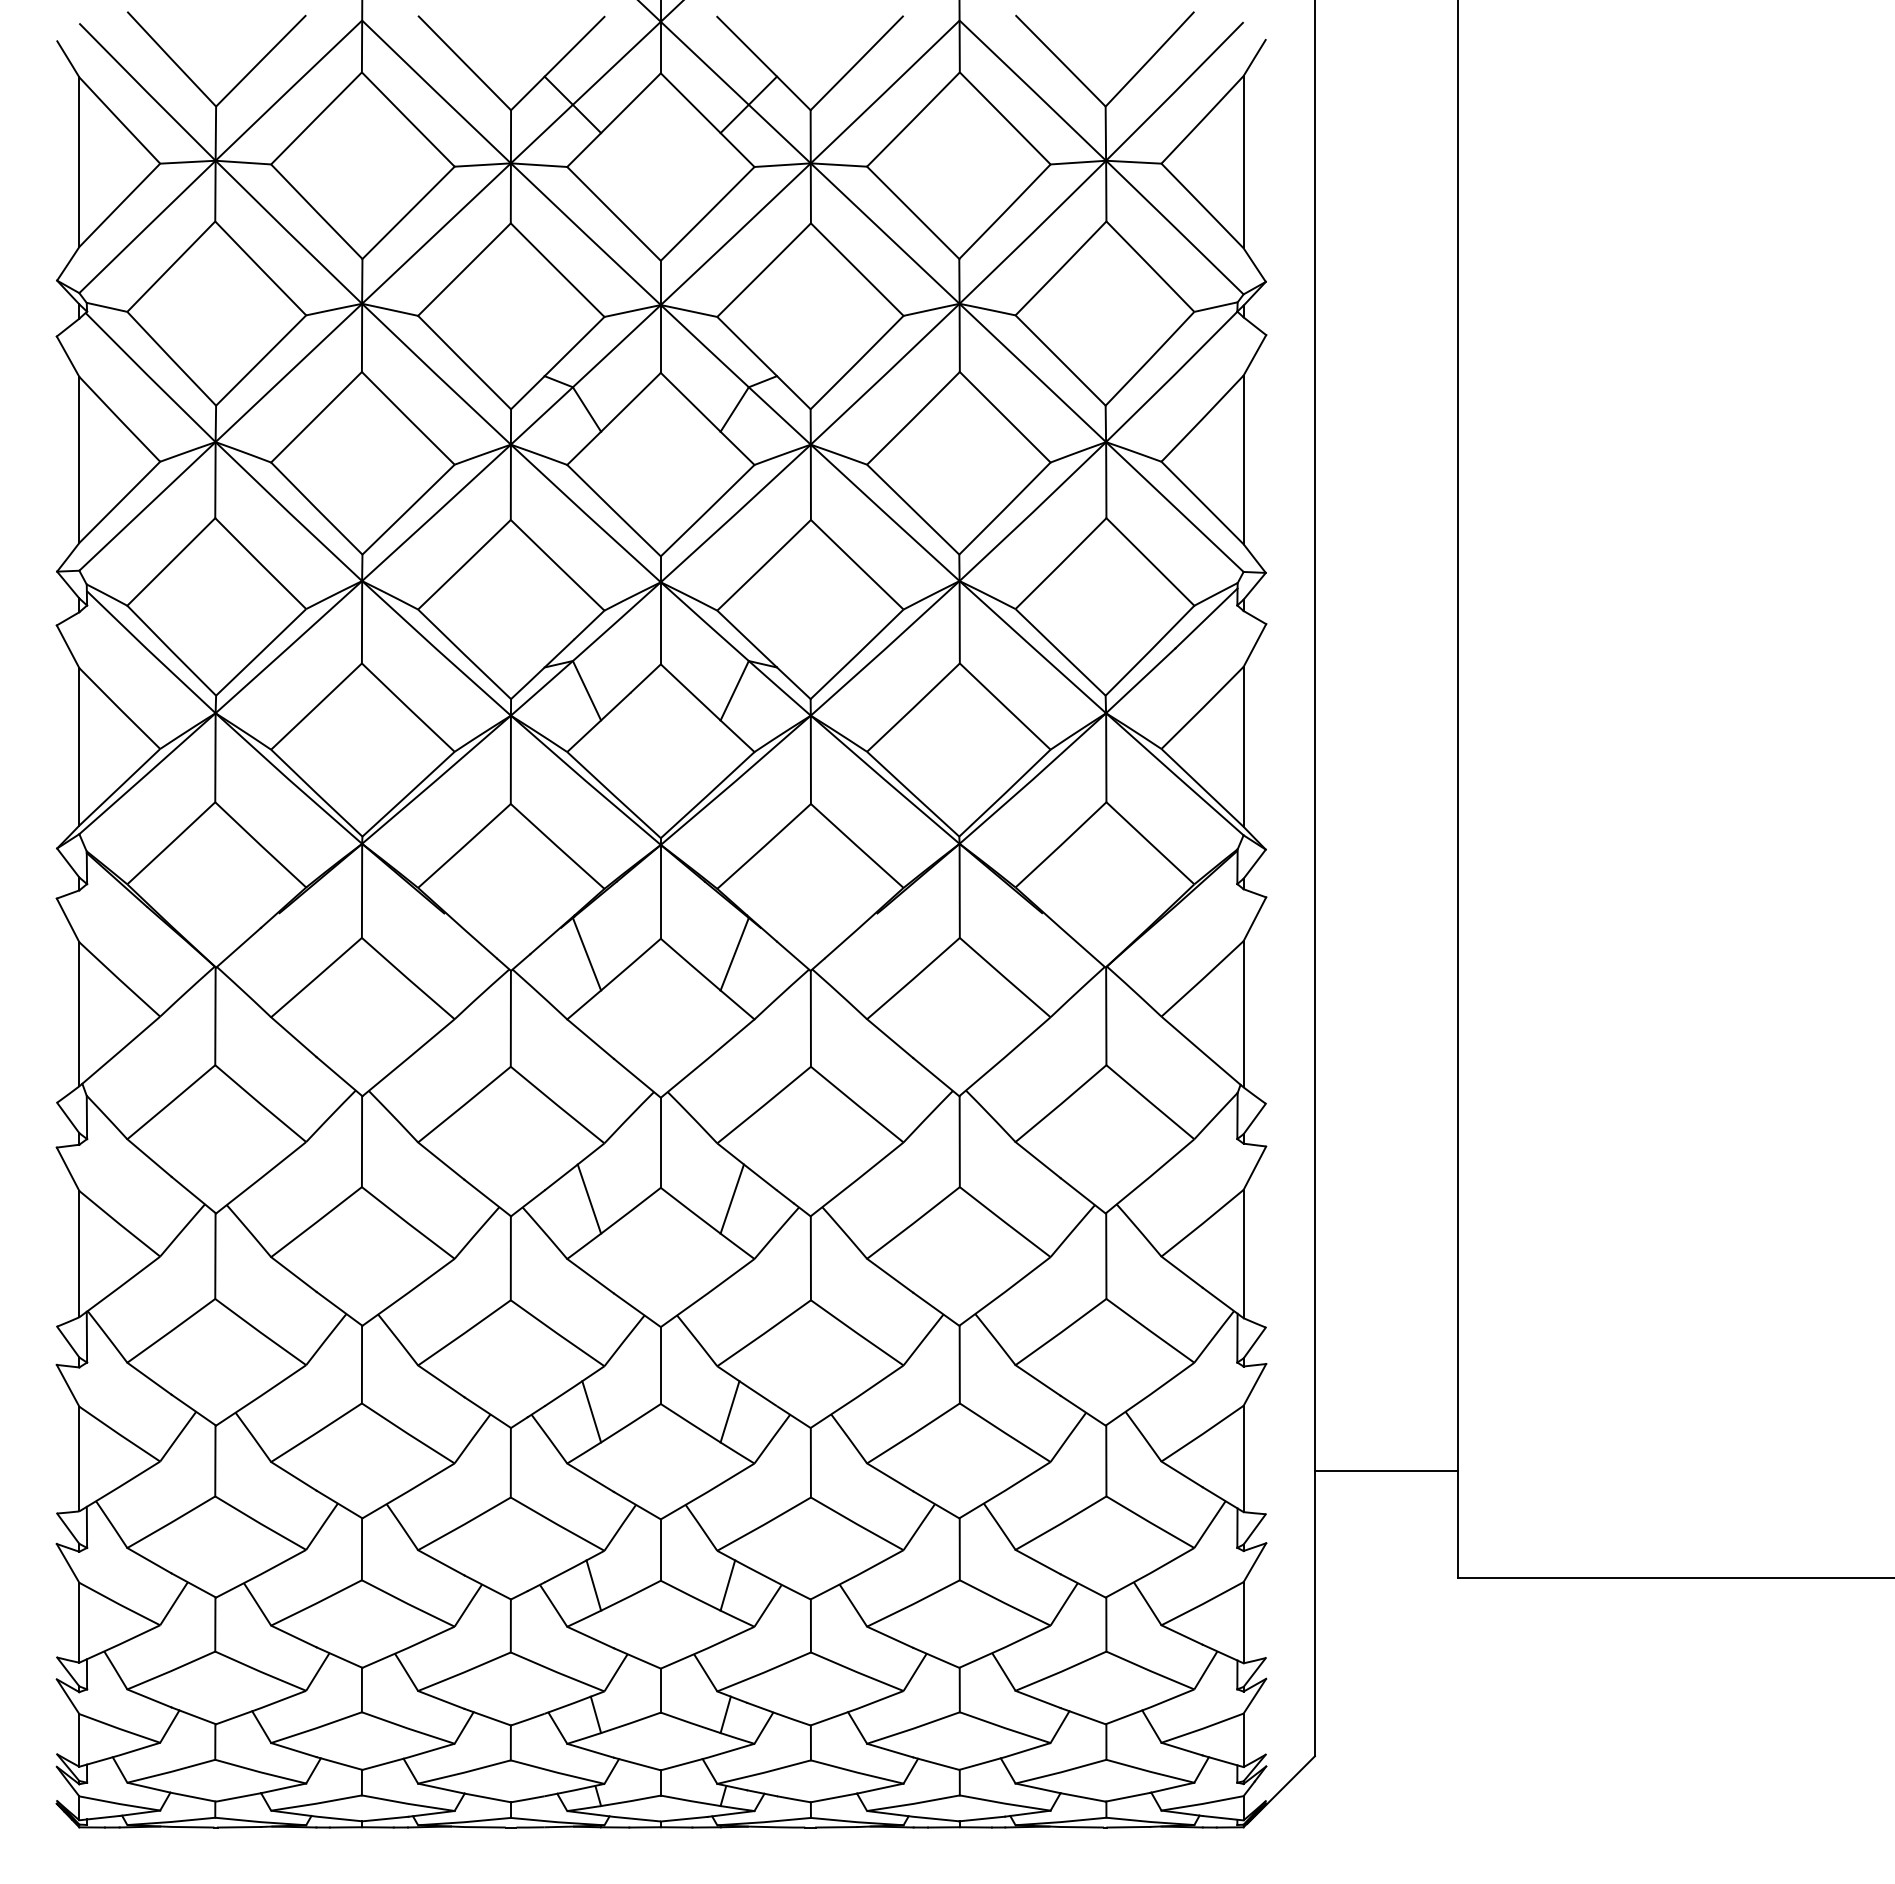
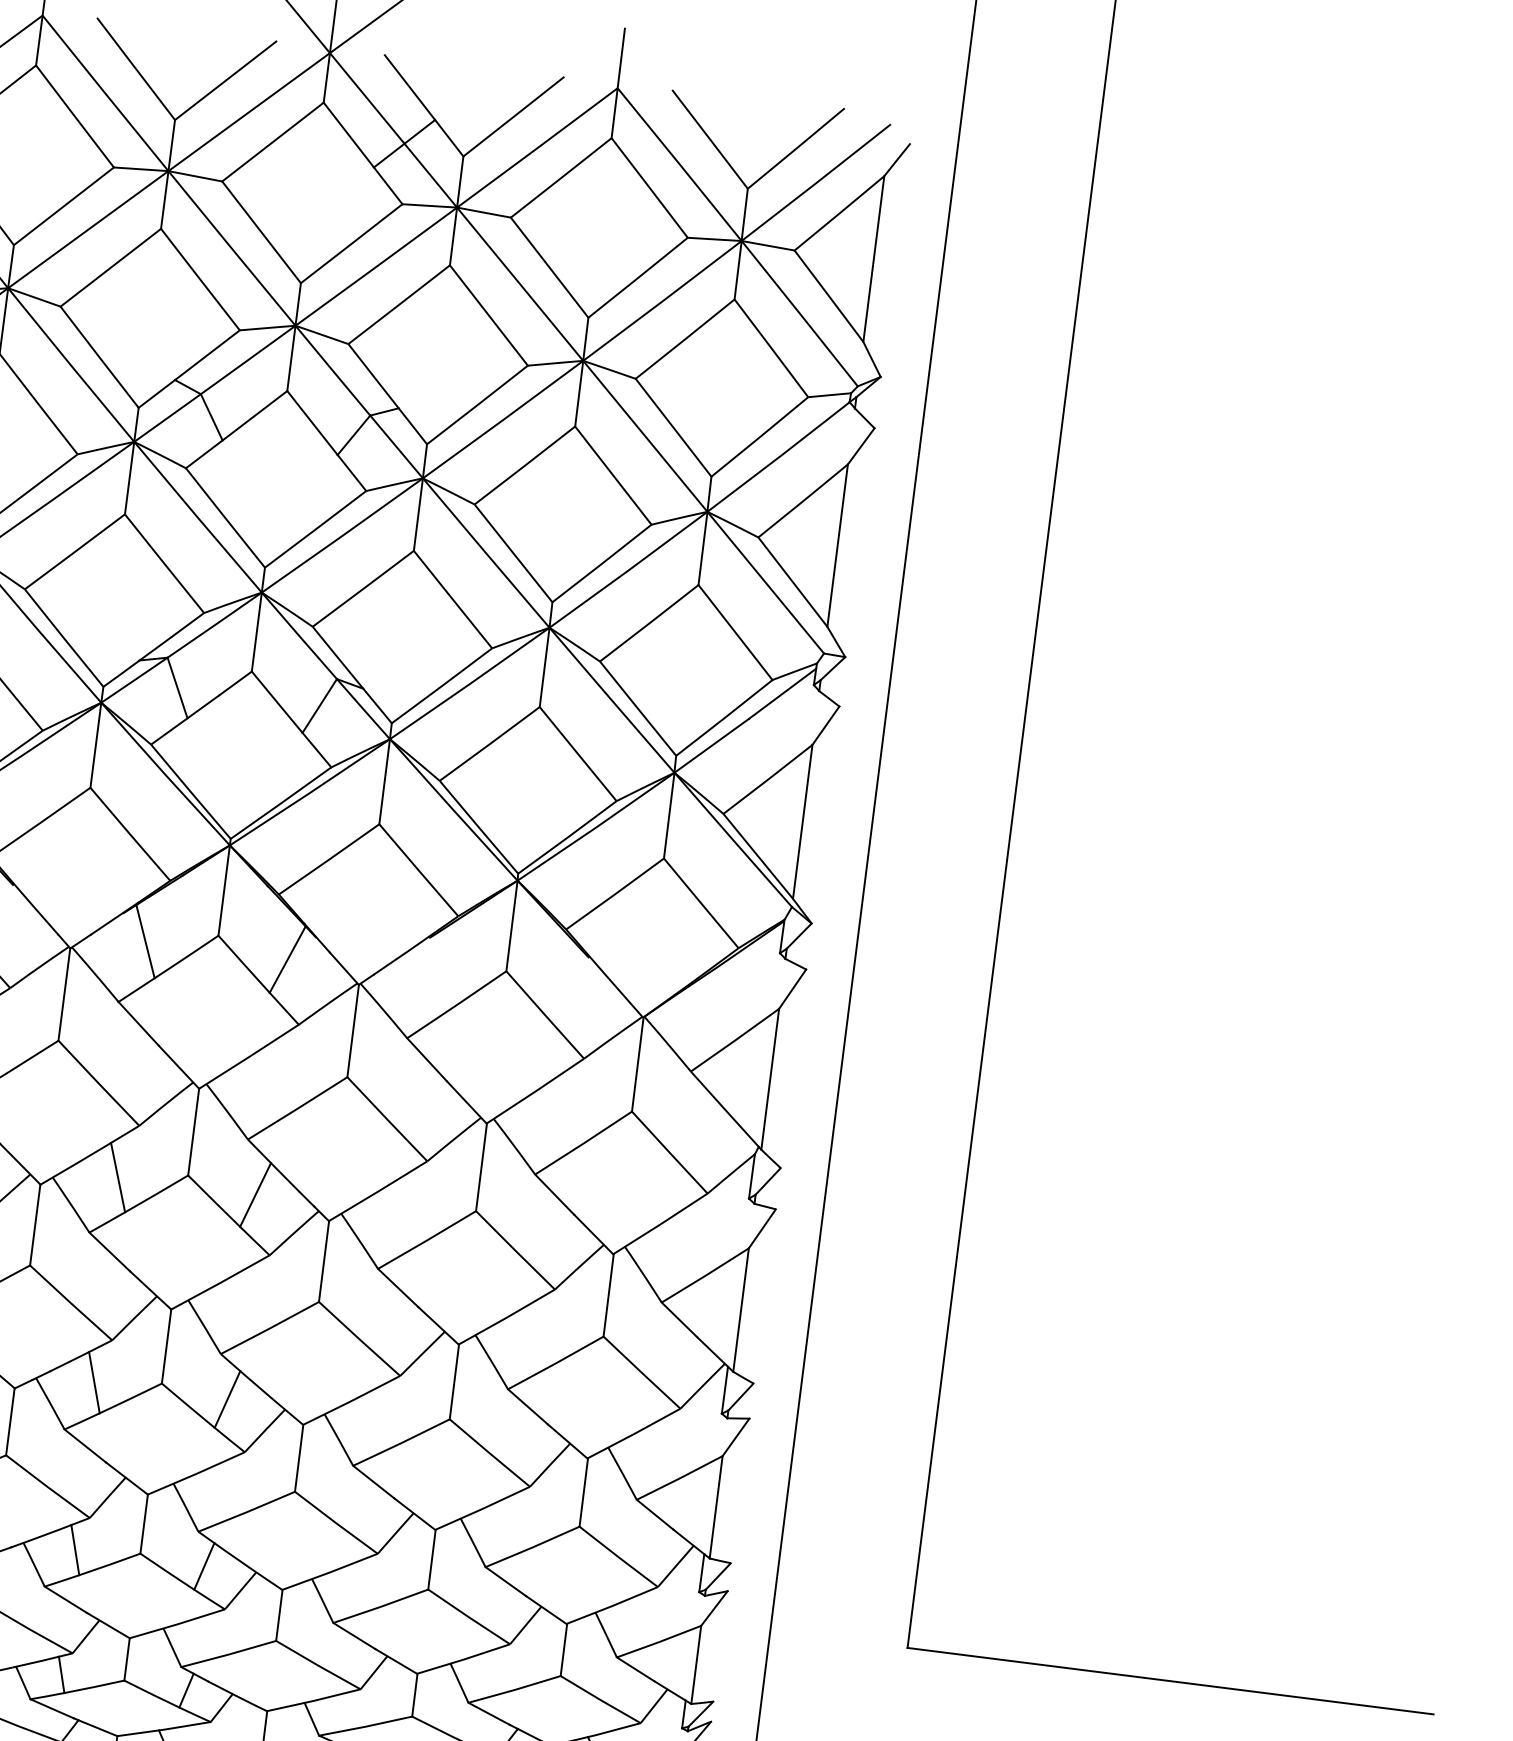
line: (572, 104) -> (234, 121), removed
line: (1385, 1471) -> (851, 1536), removed

